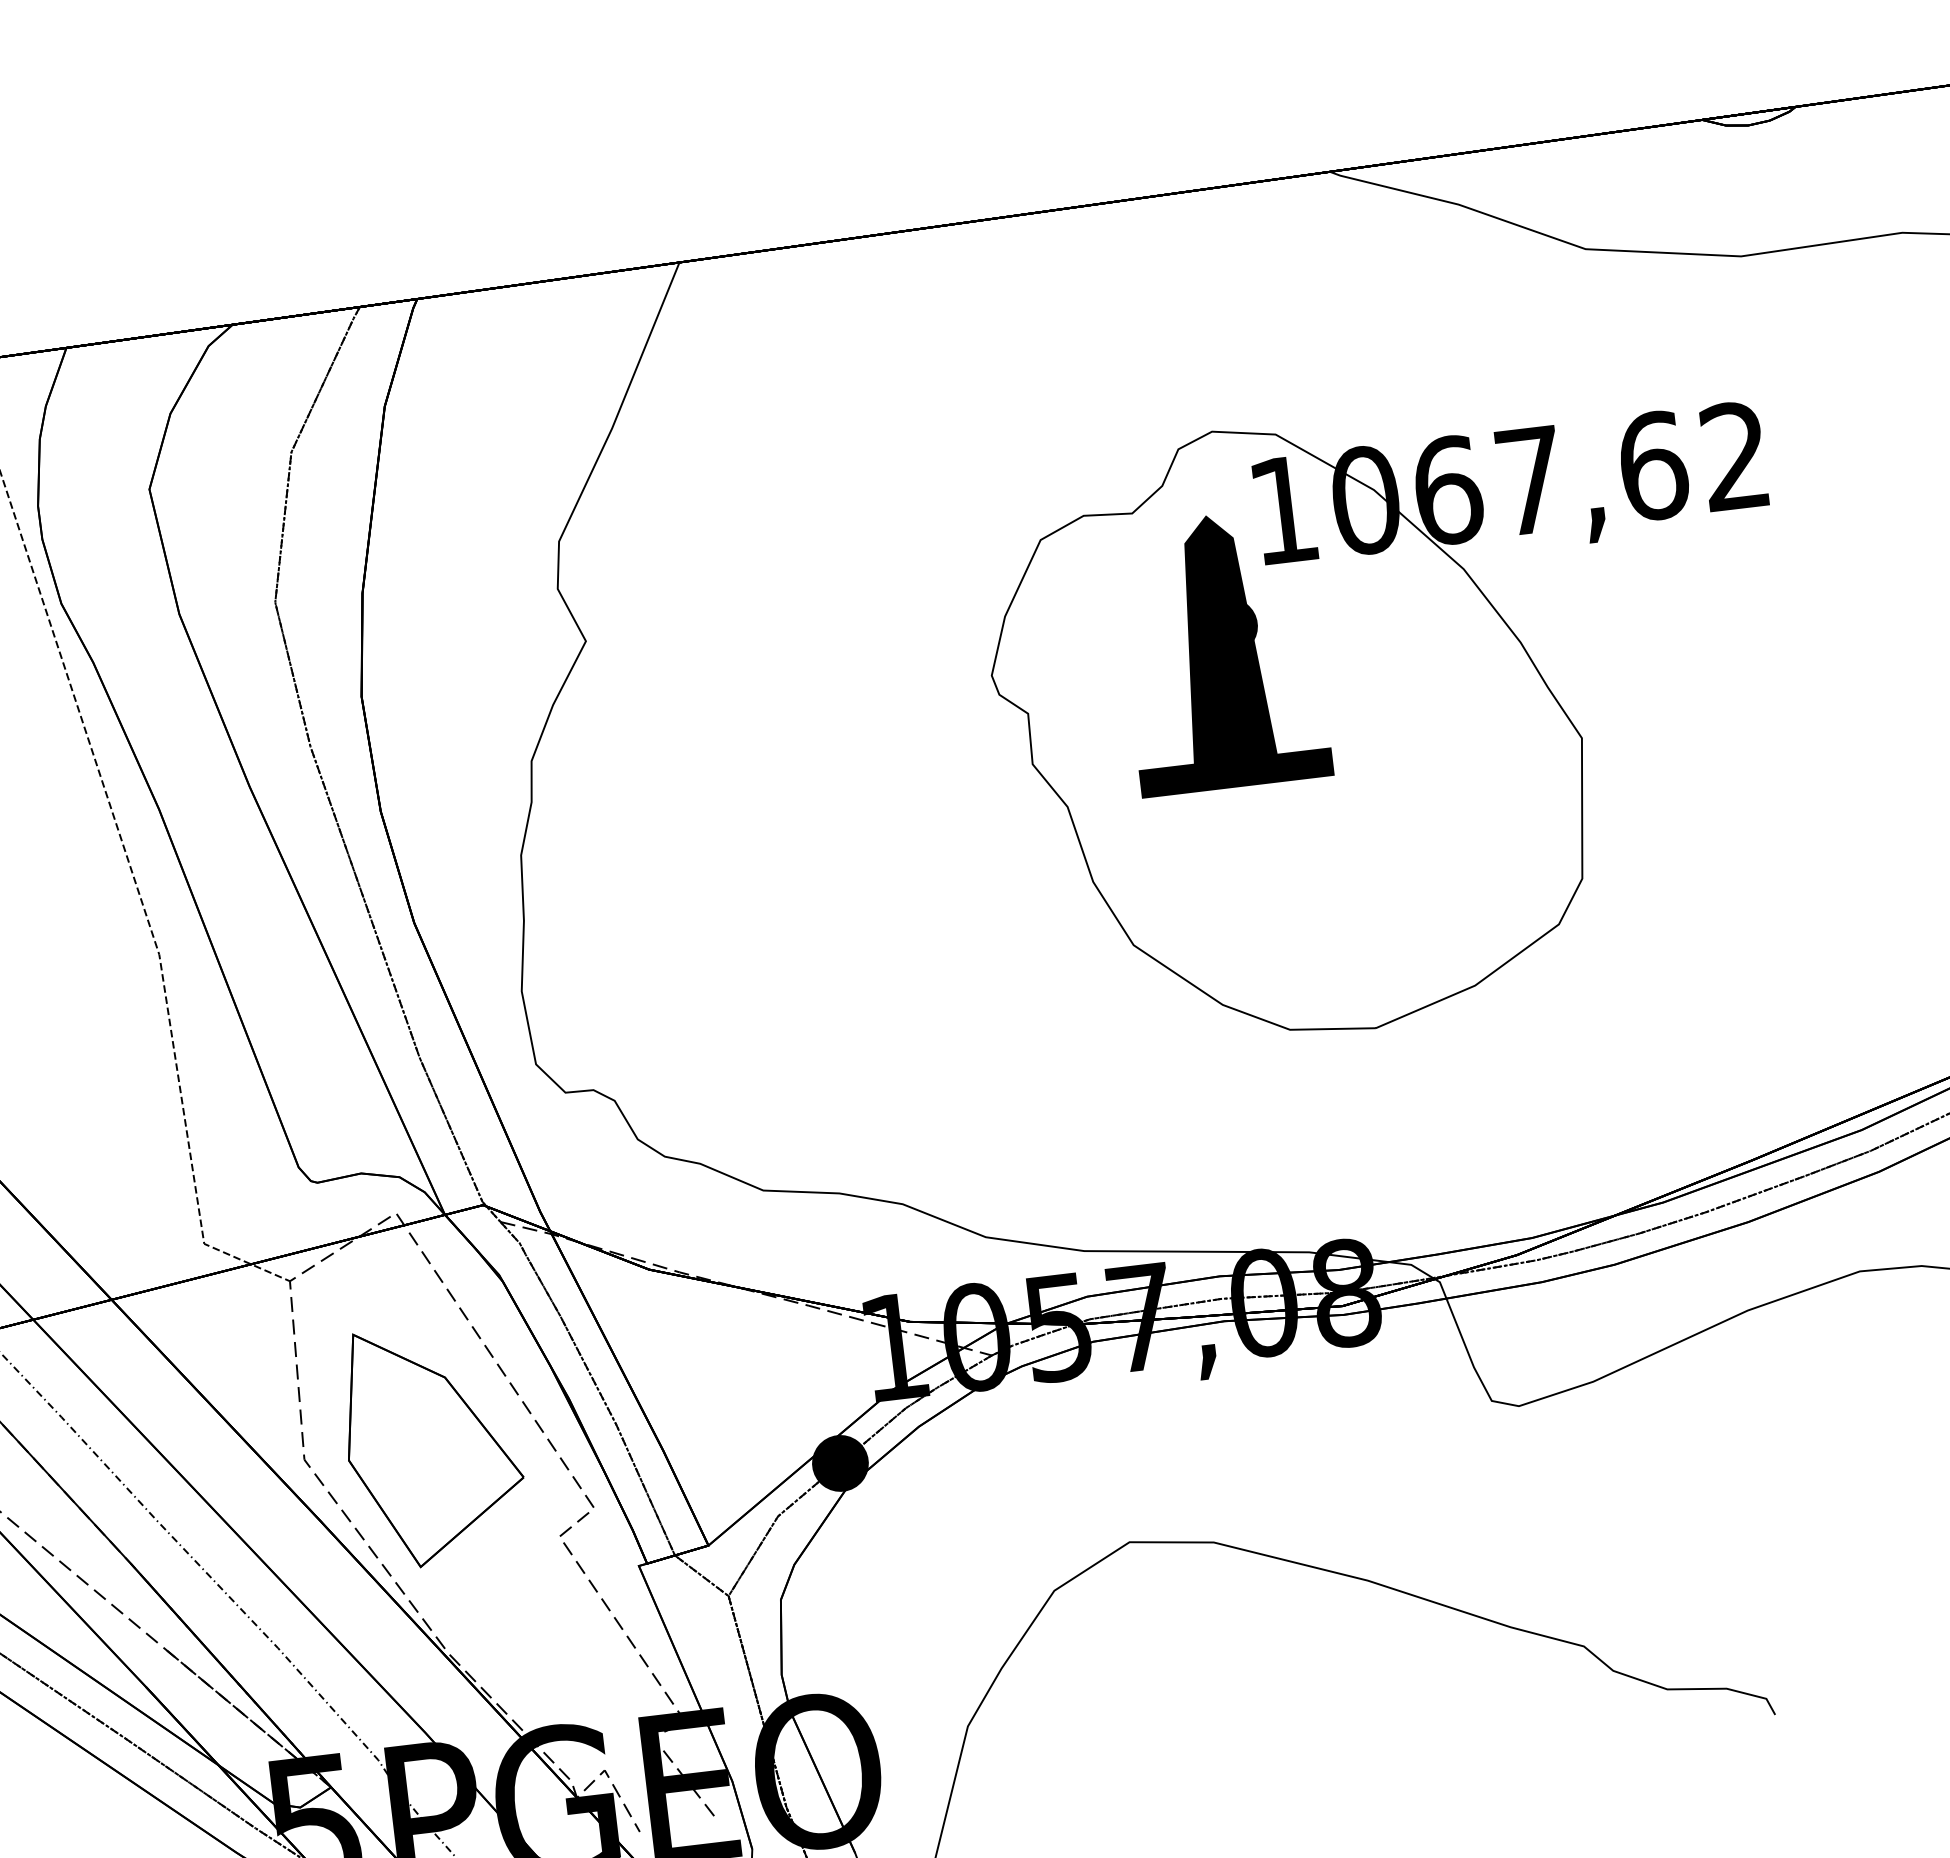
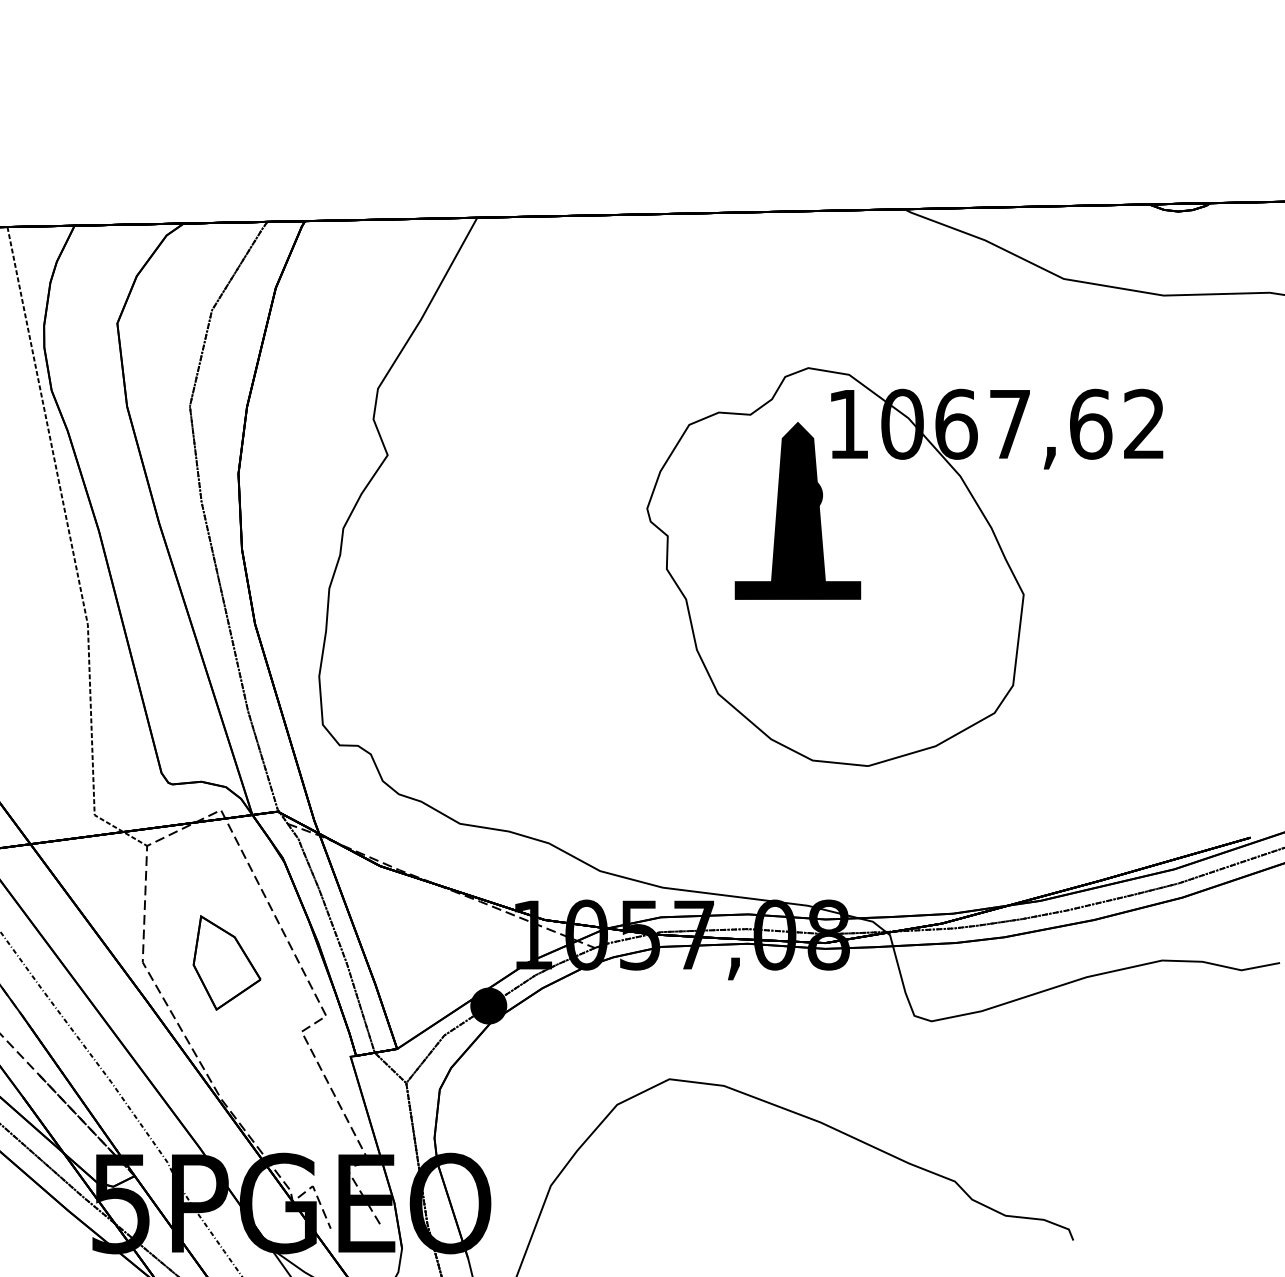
part: (432, 1444) -> (226, 962), size x0.6

